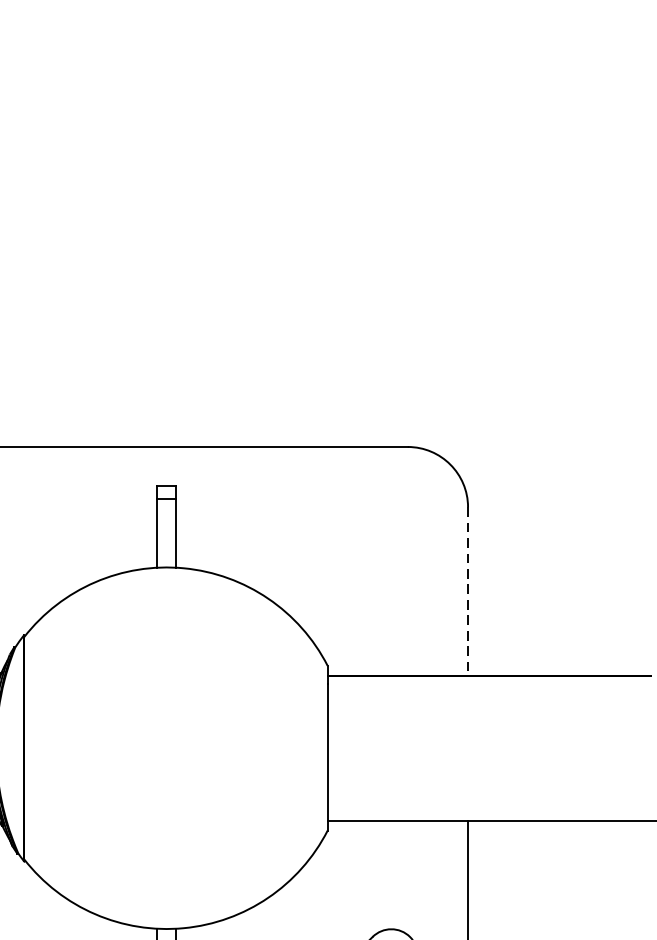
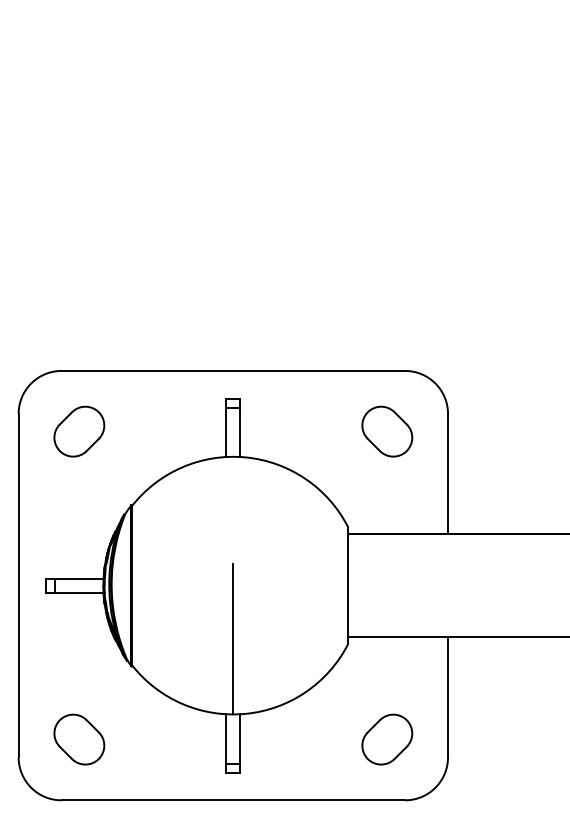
part: (383, 531) -> (387, 431), added
line: (468, 590) -> (448, 473), dashed -> solid
line: (167, 822) -> (233, 638), added

